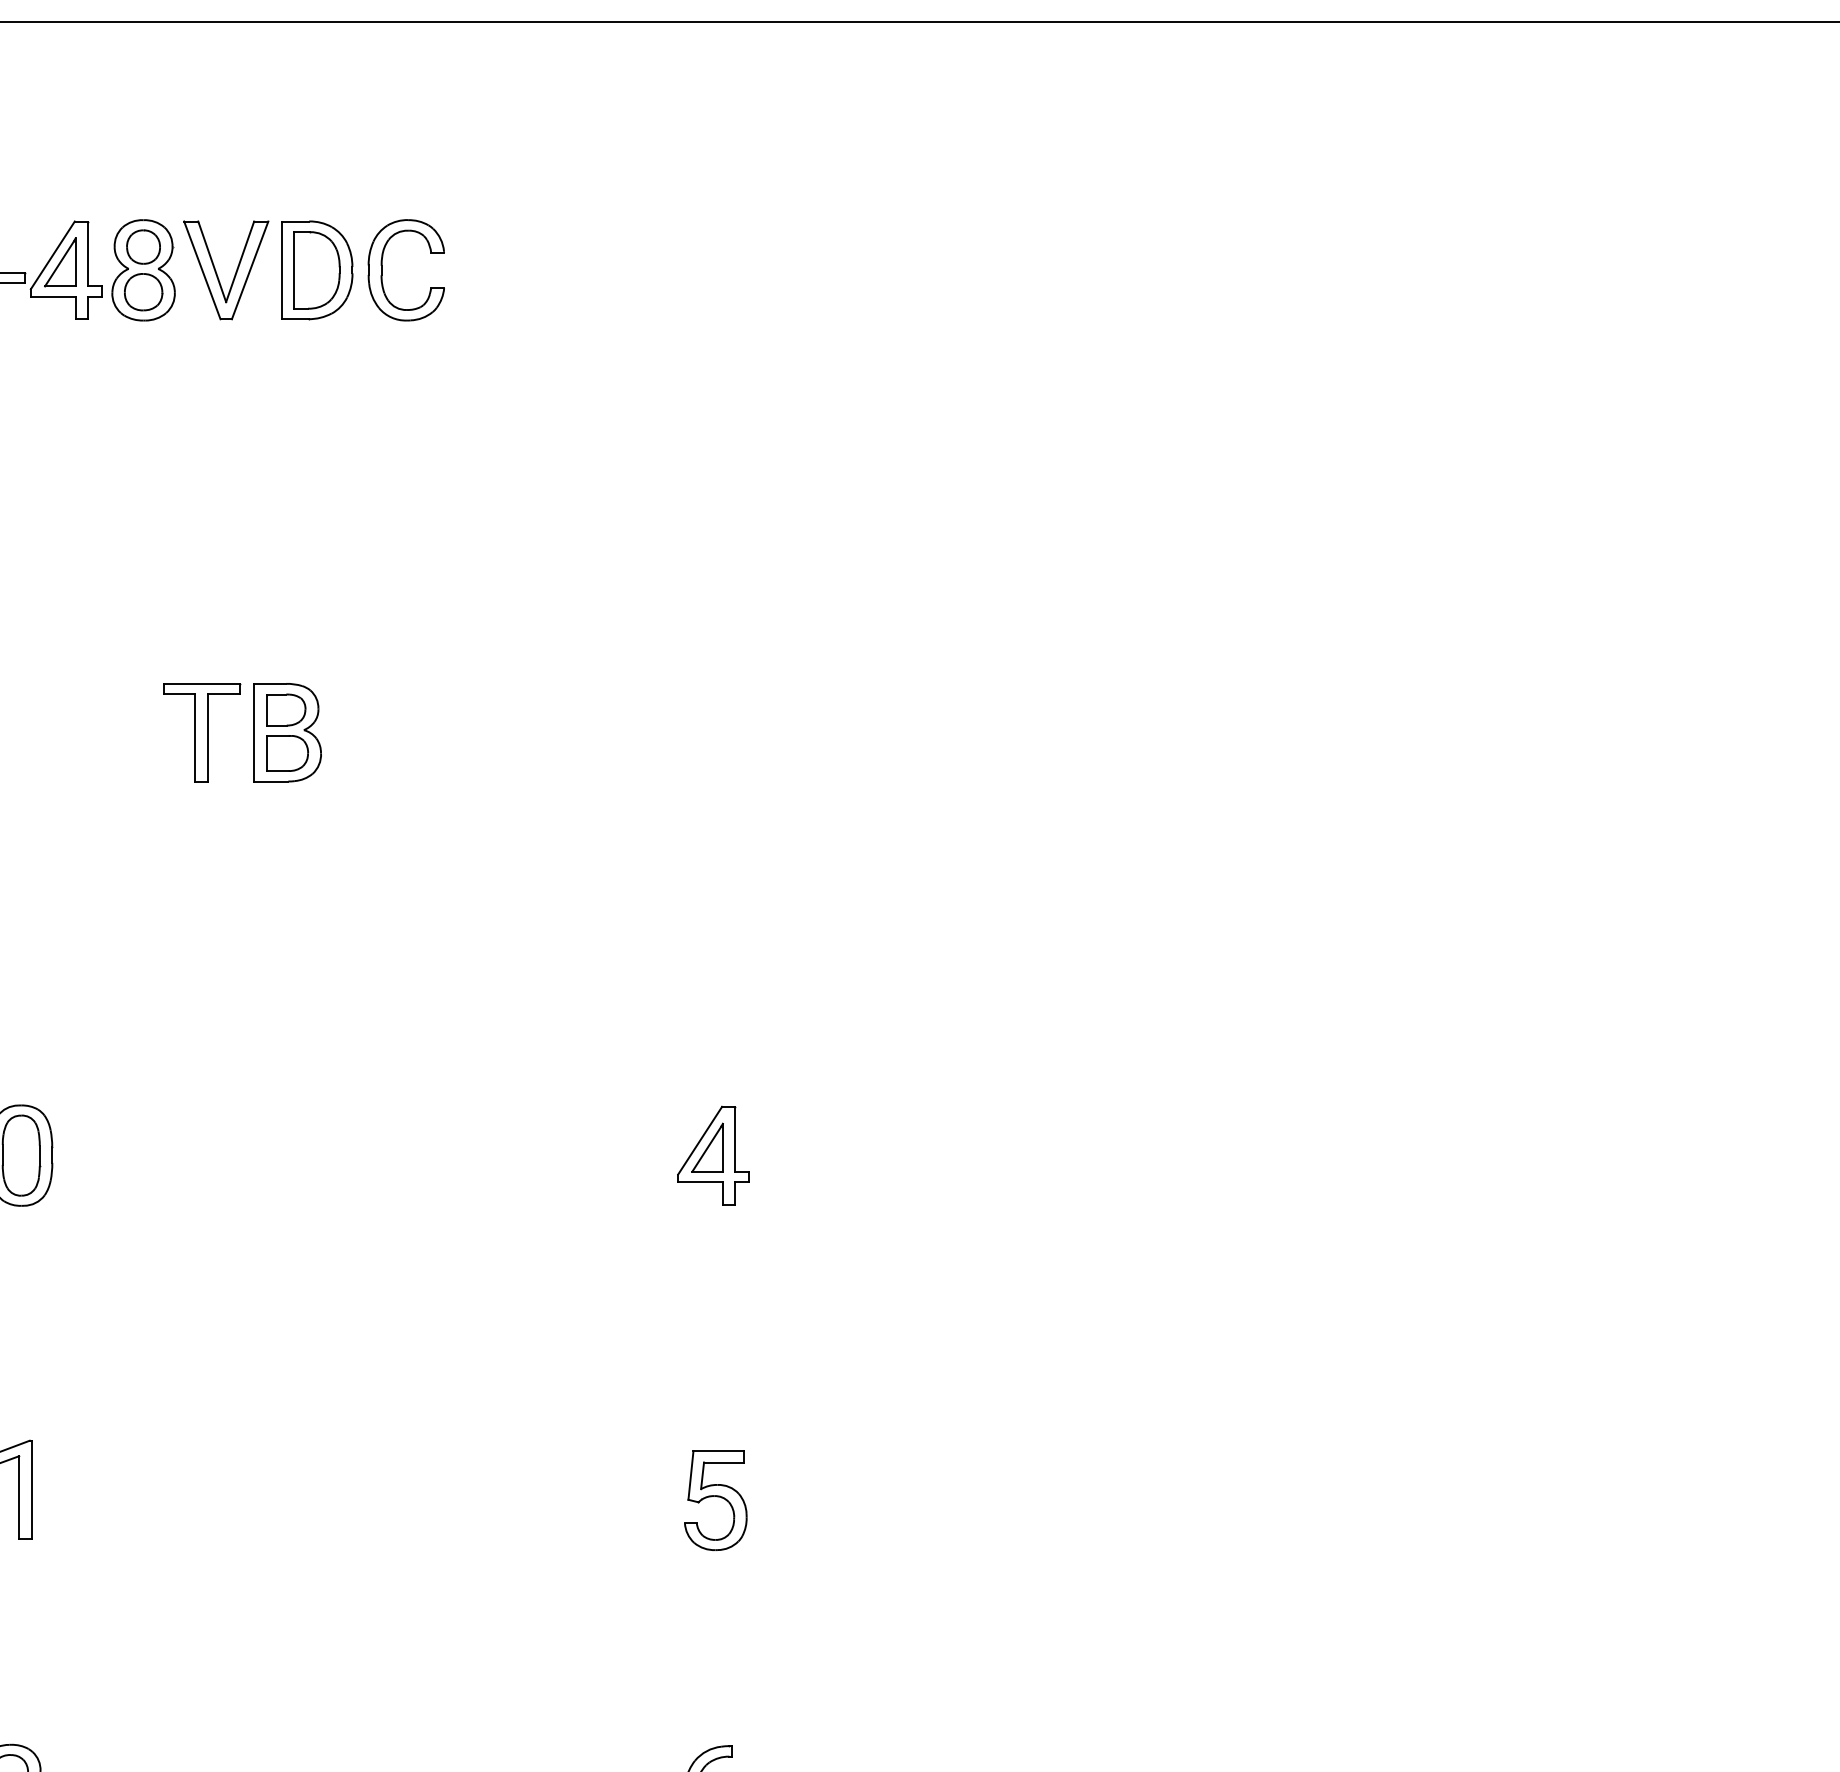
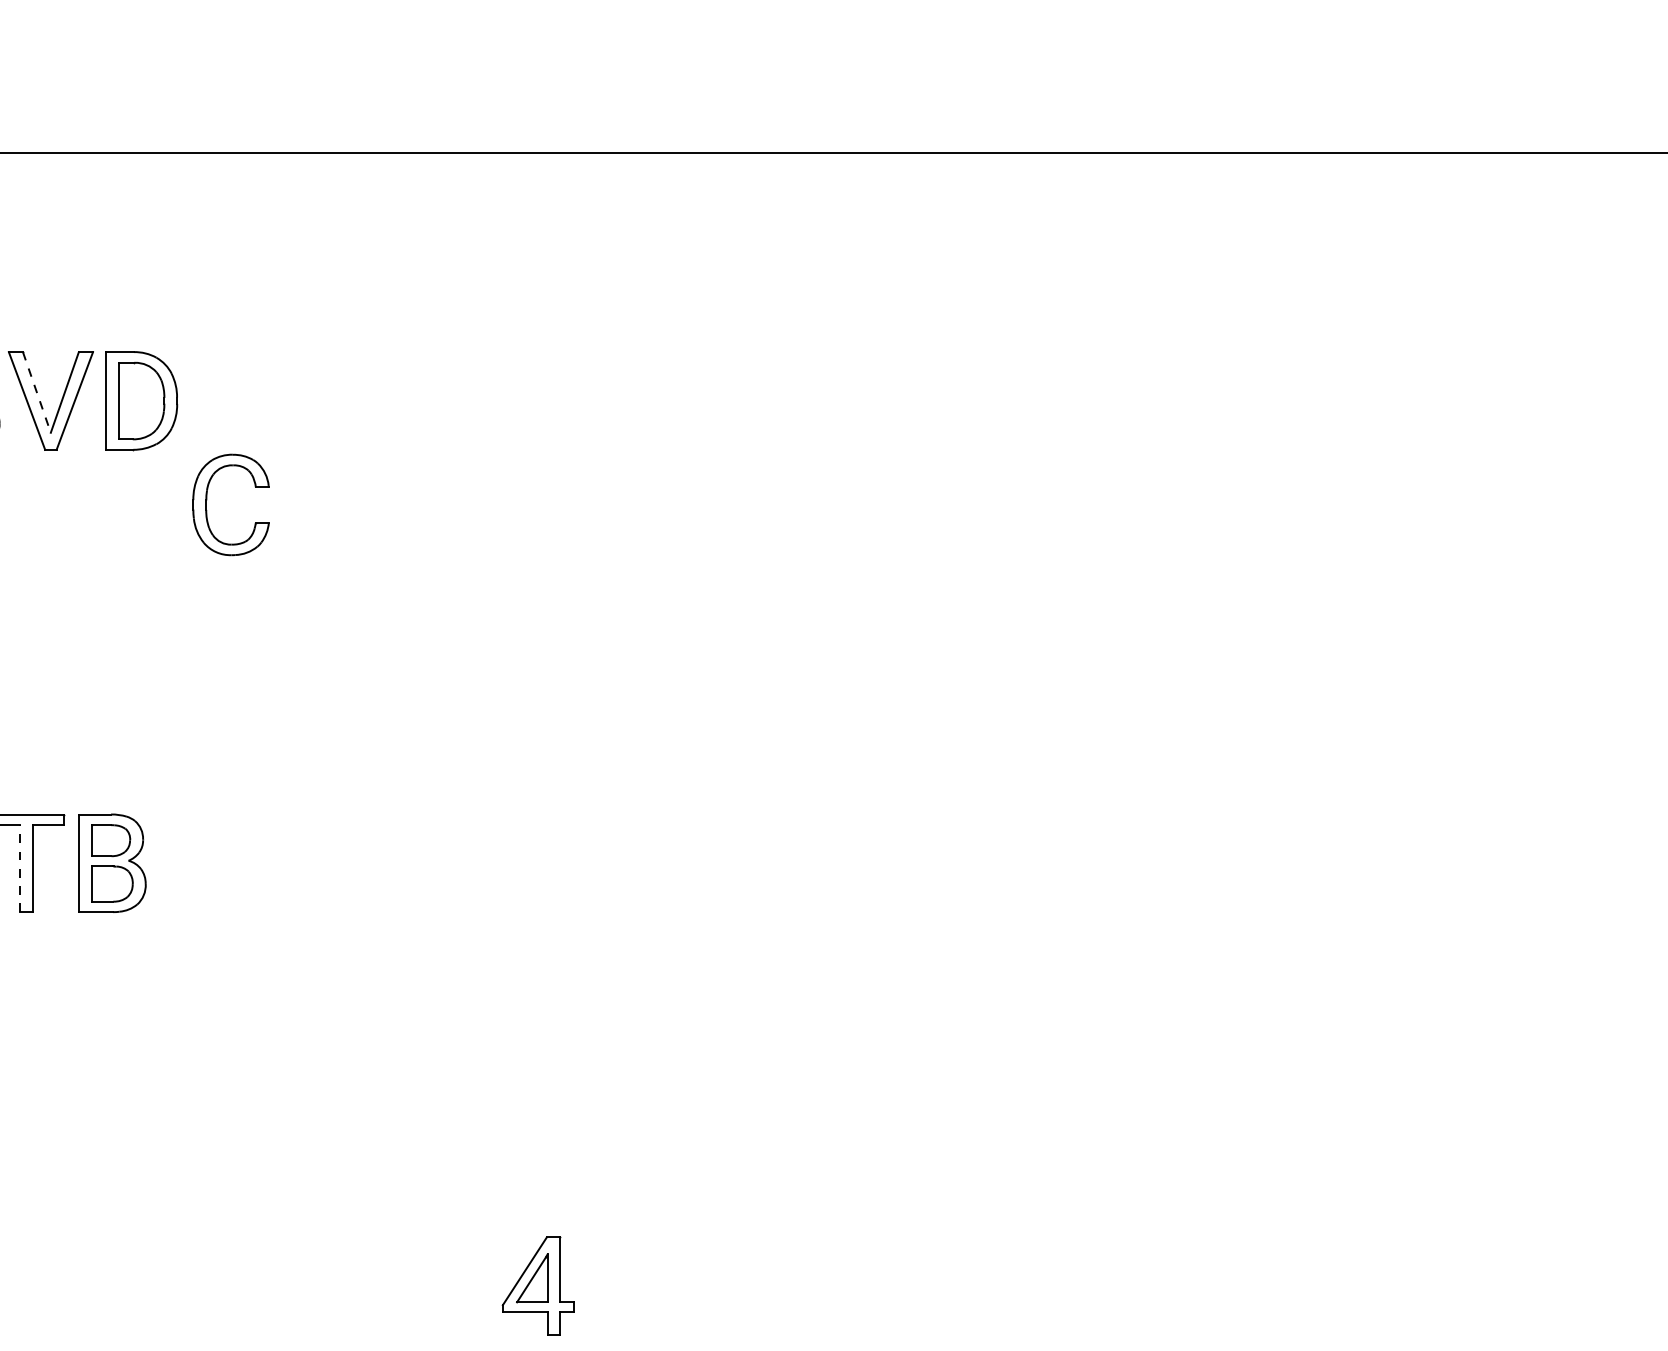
line: (212, 261) -> (37, 392), solid -> dashed
part: (382, 270) -> (207, 505), moved
line: (195, 737) -> (20, 868), solid -> dashed

